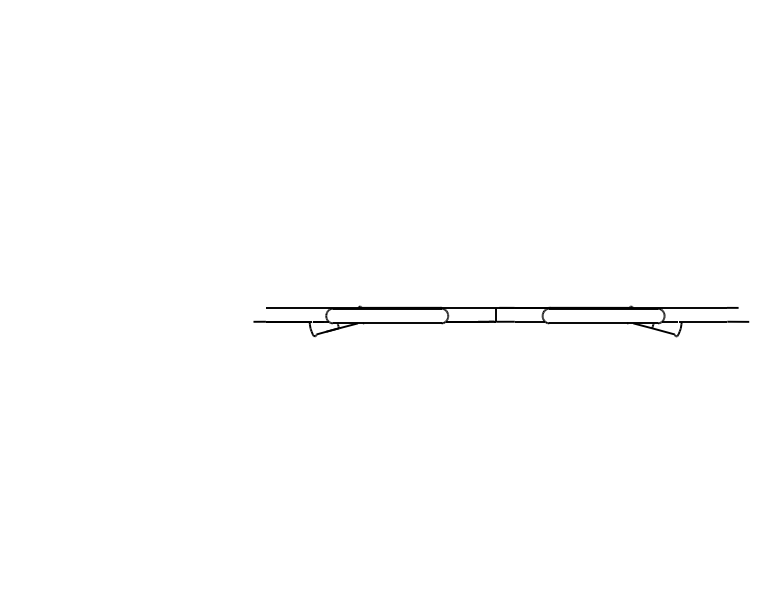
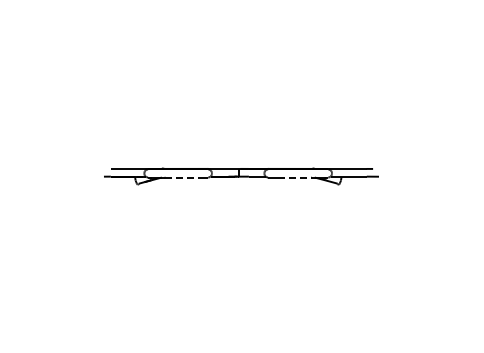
line: (395, 323) -> (182, 177), solid -> dashed
line: (596, 323) -> (294, 177), solid -> dashed

